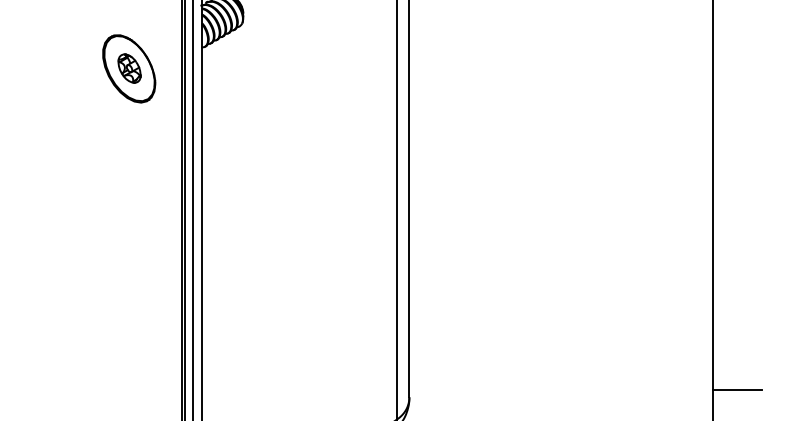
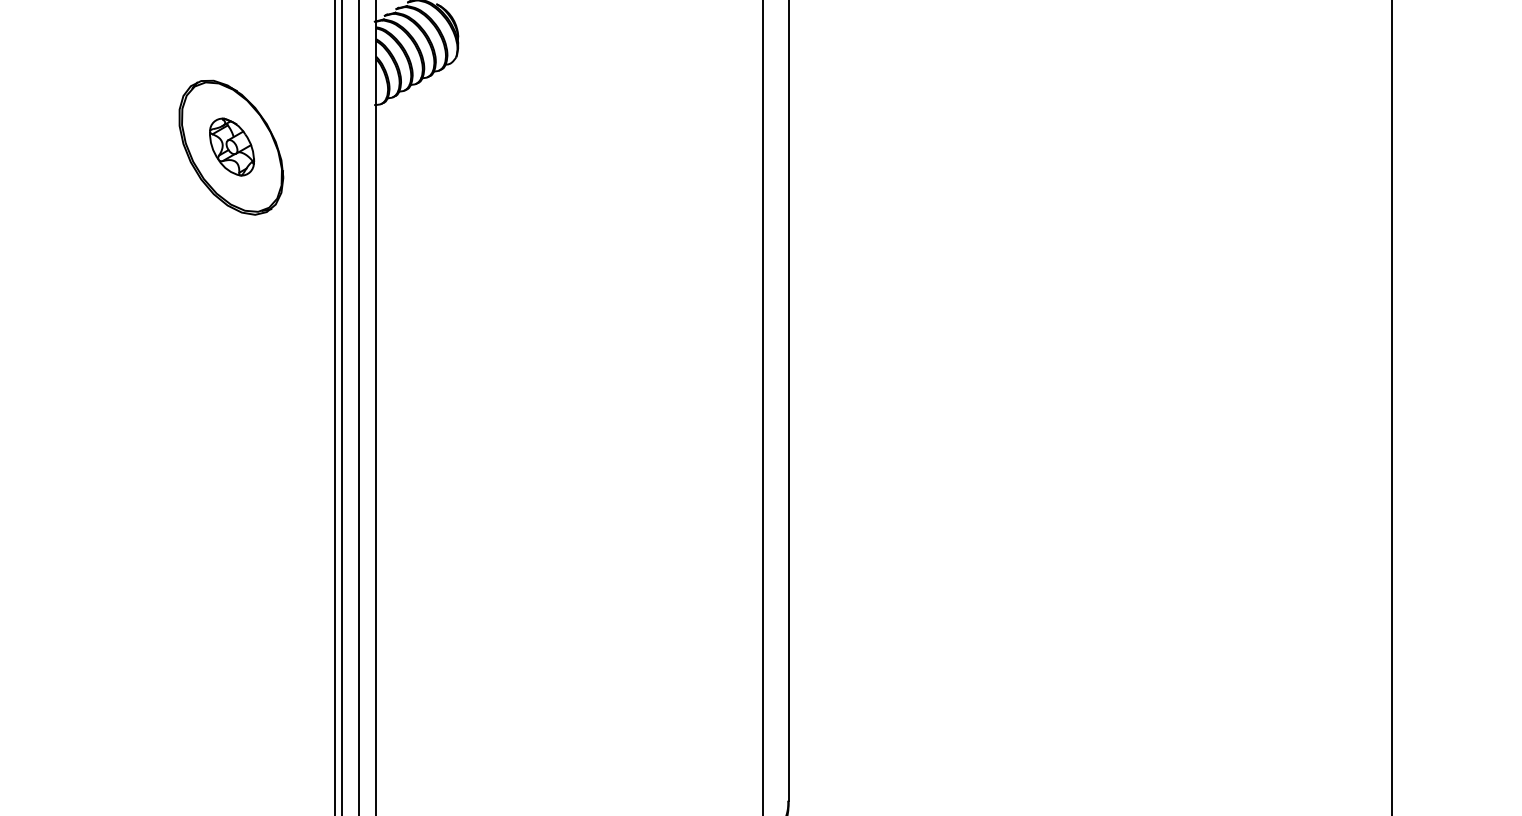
line: (737, 389) -> (1441, 785), removed

